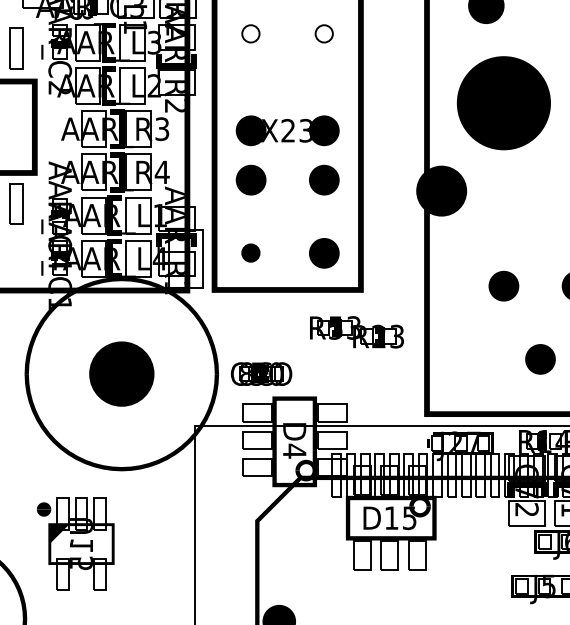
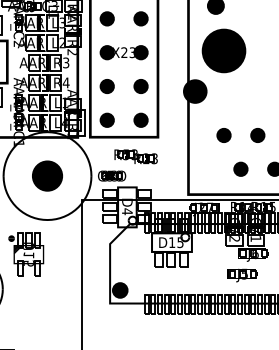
part: (249, 32) -> (106, 18), size x1.67
part: (323, 32) -> (140, 18), size x1.67
part: (286, 130) -> (123, 52), moved
part: (249, 251) -> (106, 119), size x1.67
part: (355, 331) -> (135, 156), moved

